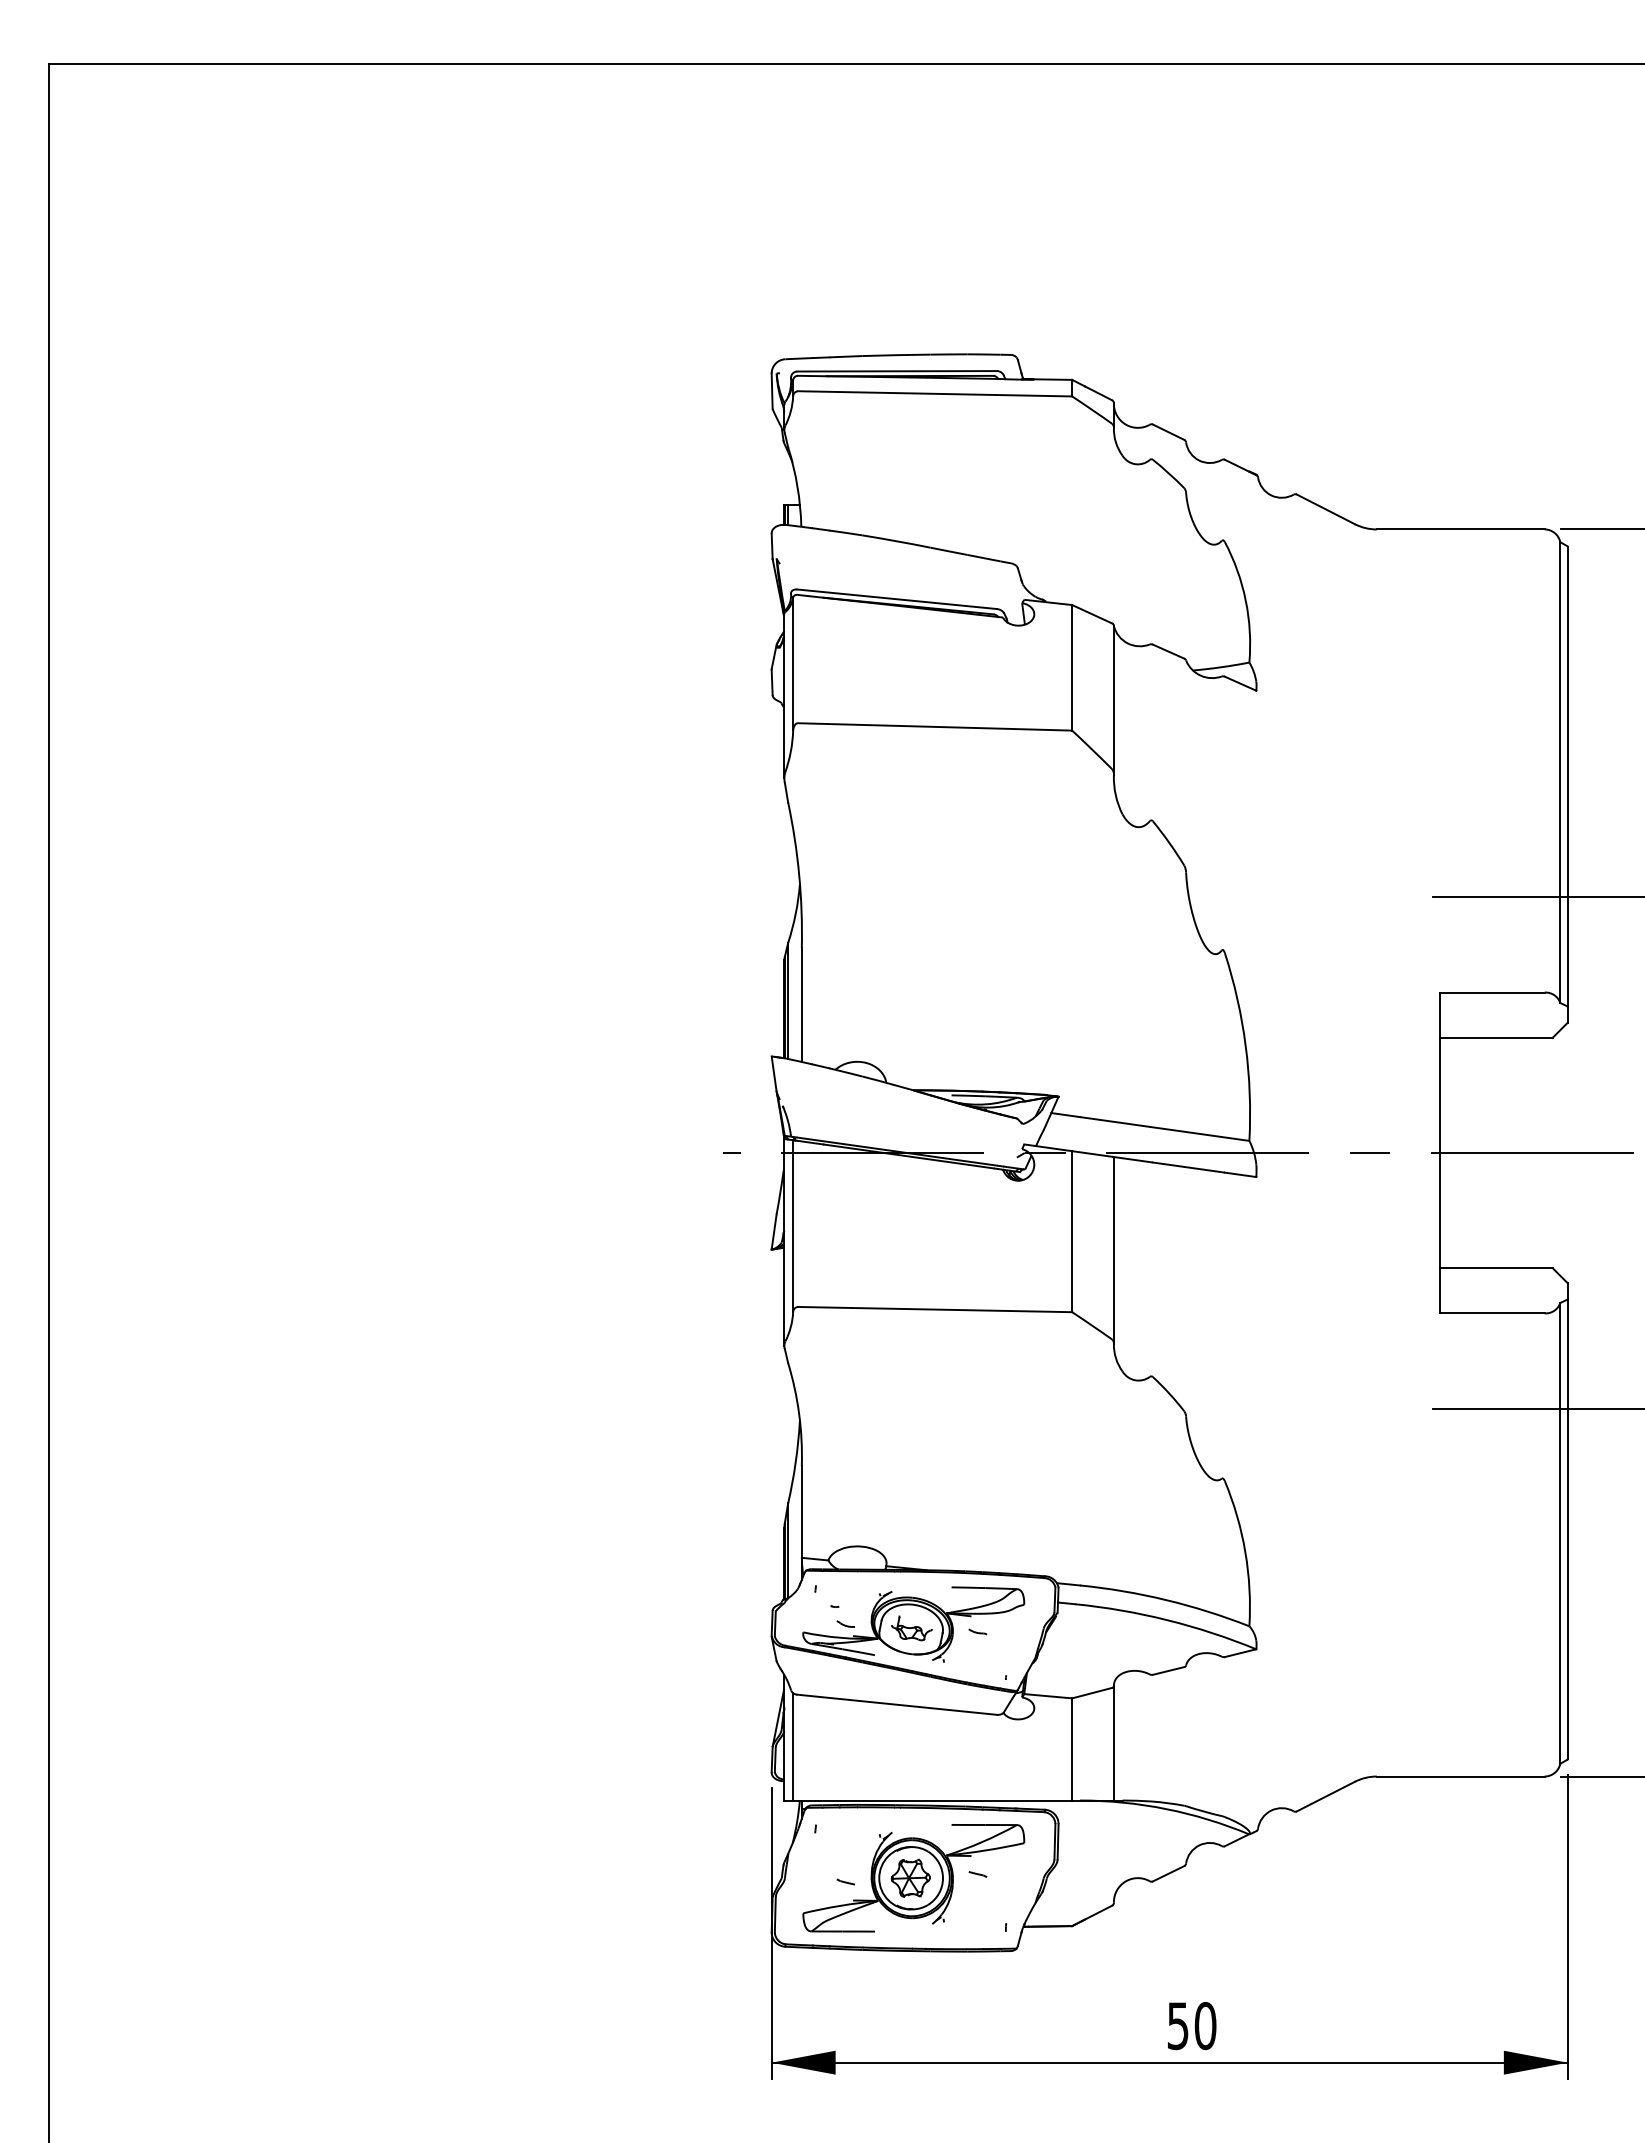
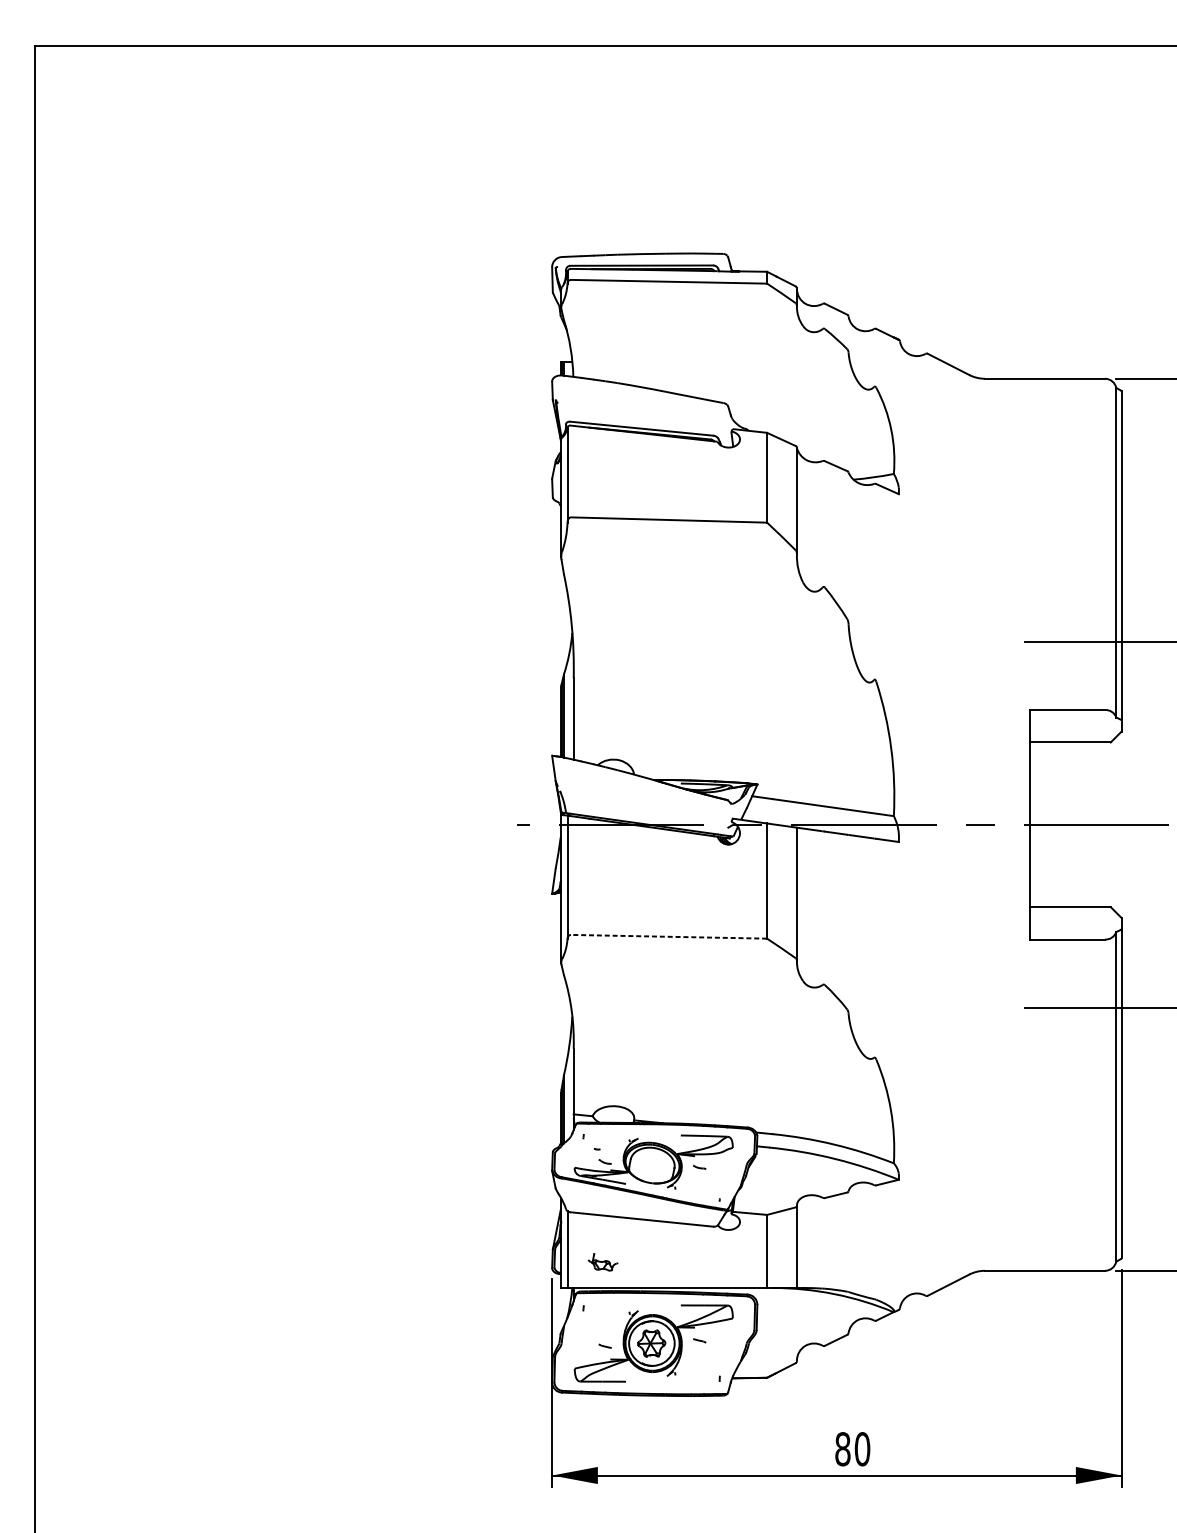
line: (934, 1309) -> (668, 936), solid -> dashed
part: (911, 1628) -> (602, 1262), moved
text: (1177, 2026) -> (842, 1449), 50 -> 80

